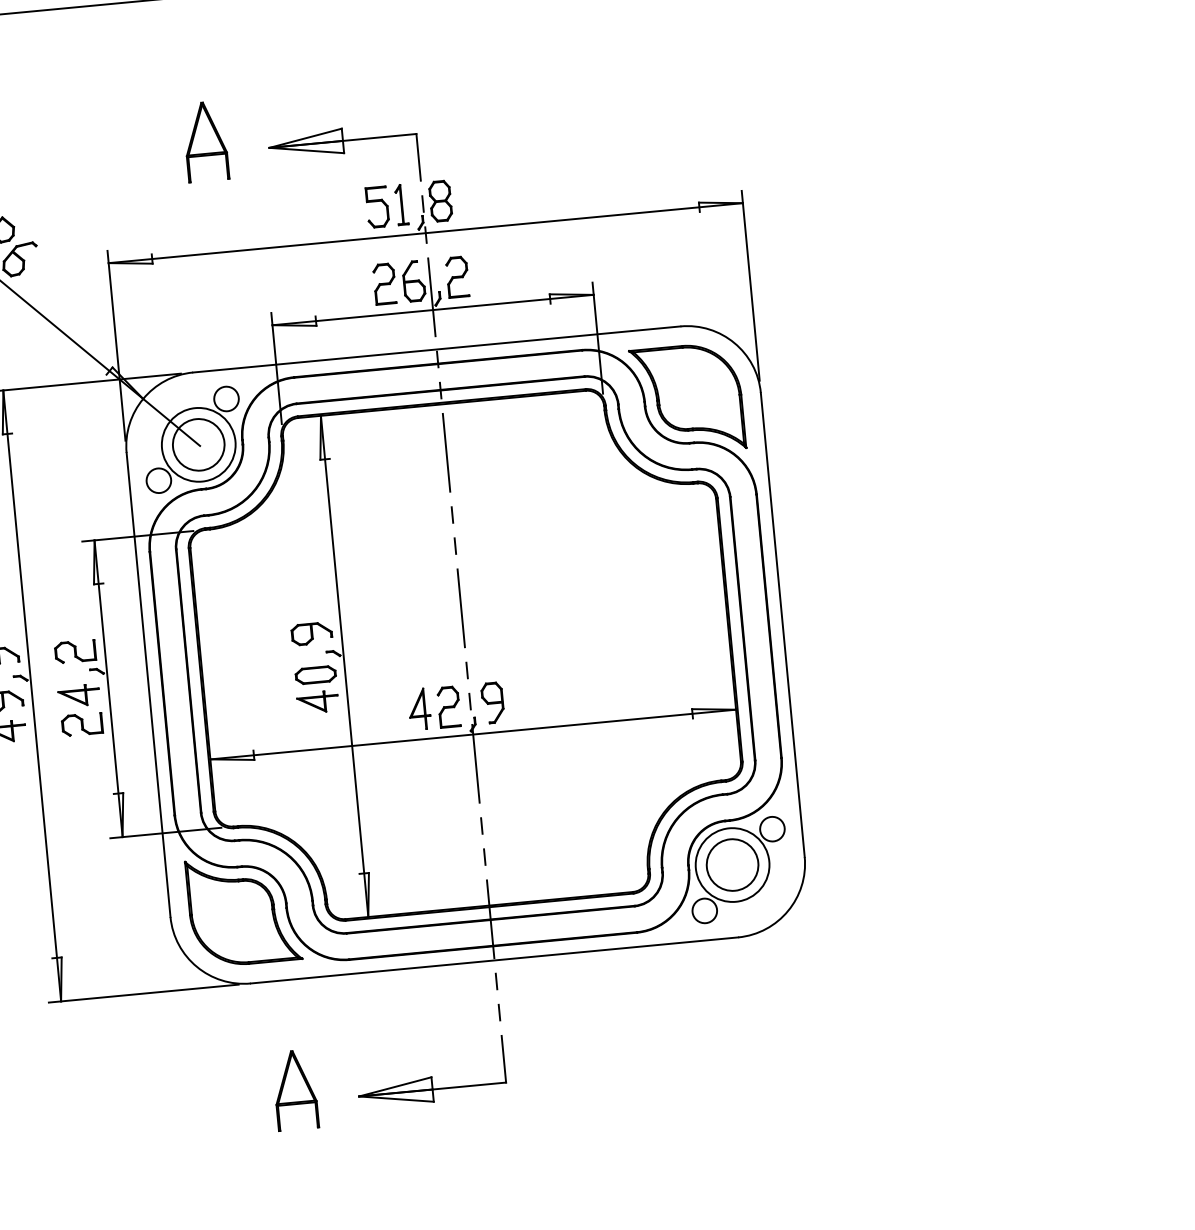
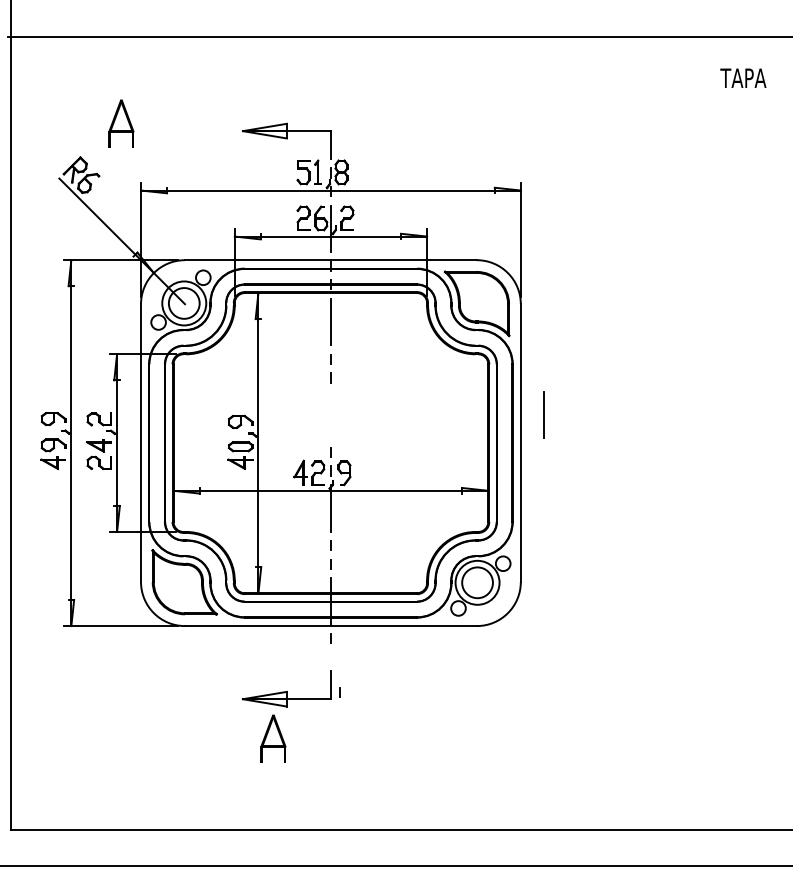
part: (205, 141) -> (121, 123), moved
line: (460, 607) -> (543, 414), moved
line: (498, 1012) -> (339, 692), moved
part: (295, 1089) -> (273, 738), moved

